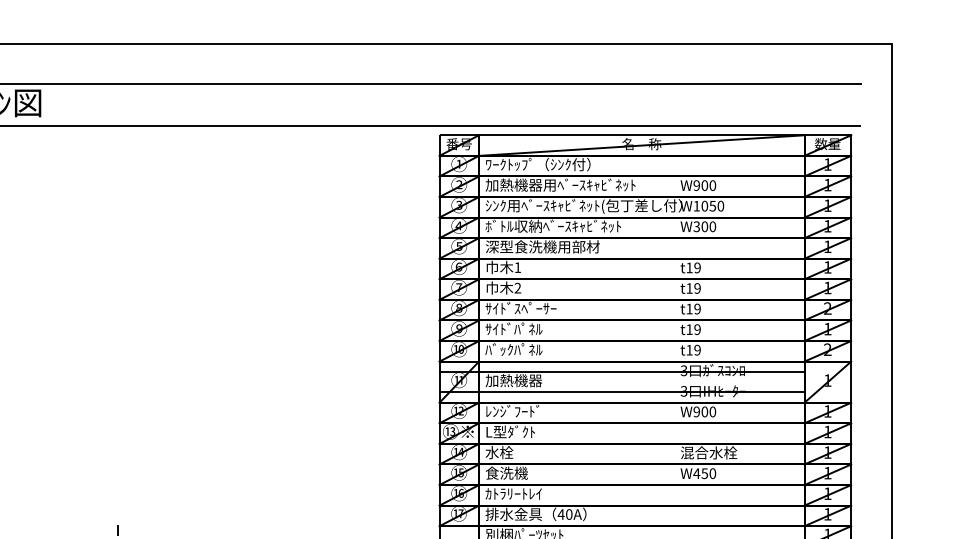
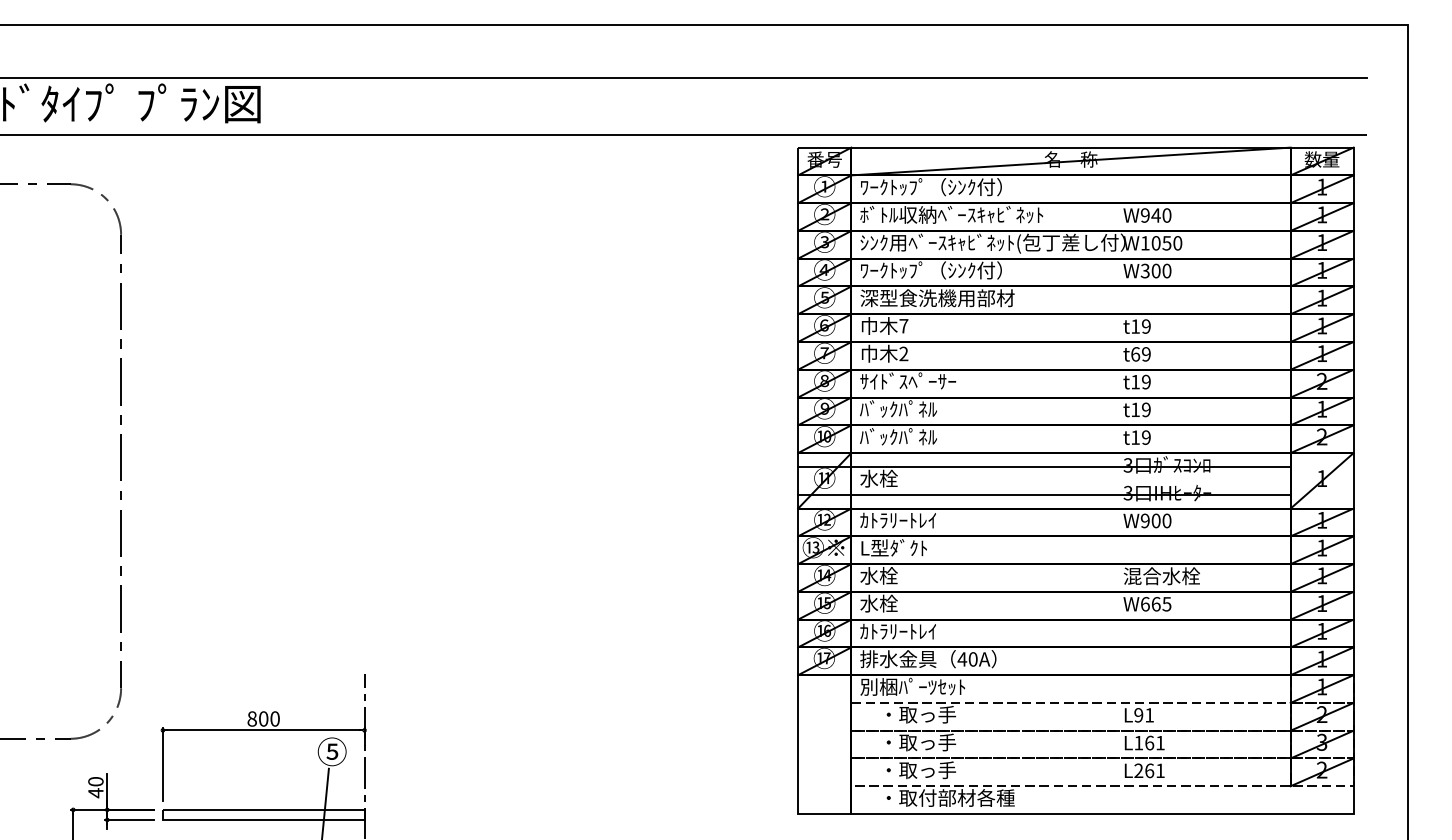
text: (560, 184) -> (961, 214), 加熱機器用ﾍﾞｰｽｷｬﾋﾞﾈｯﾄ -> ﾎﾞﾄﾙ収納ﾍﾞｰｽｷｬﾋﾞﾈｯﾄ
text: (704, 185) -> (1155, 215), W900 -> W940
text: (553, 226) -> (951, 270), ﾎﾞﾄﾙ収納ﾍﾞｰｽｷｬﾋﾞﾈｯﾄ -> ﾜｰｸﾄｯﾌﾟ（ｼﾝｸ付）
text: (517, 267) -> (903, 326), 1 -> 7
text: (689, 288) -> (1135, 354), t19 -> t69
text: (499, 328) -> (878, 408), ｻｲﾄﾞﾊﾟﾈﾙ -> ﾊﾞｯｸﾊﾟﾈﾙ
text: (513, 380) -> (898, 478), 加熱機器 -> 水栓
text: (513, 410) -> (897, 519), ﾚﾝｼﾞﾌｰﾄﾞ -> ｶﾄﾗﾘｰﾄﾚｲ
text: (506, 473) -> (888, 603), 食洗機 -> 水栓
text: (704, 473) -> (1155, 603), W450 -> W665

